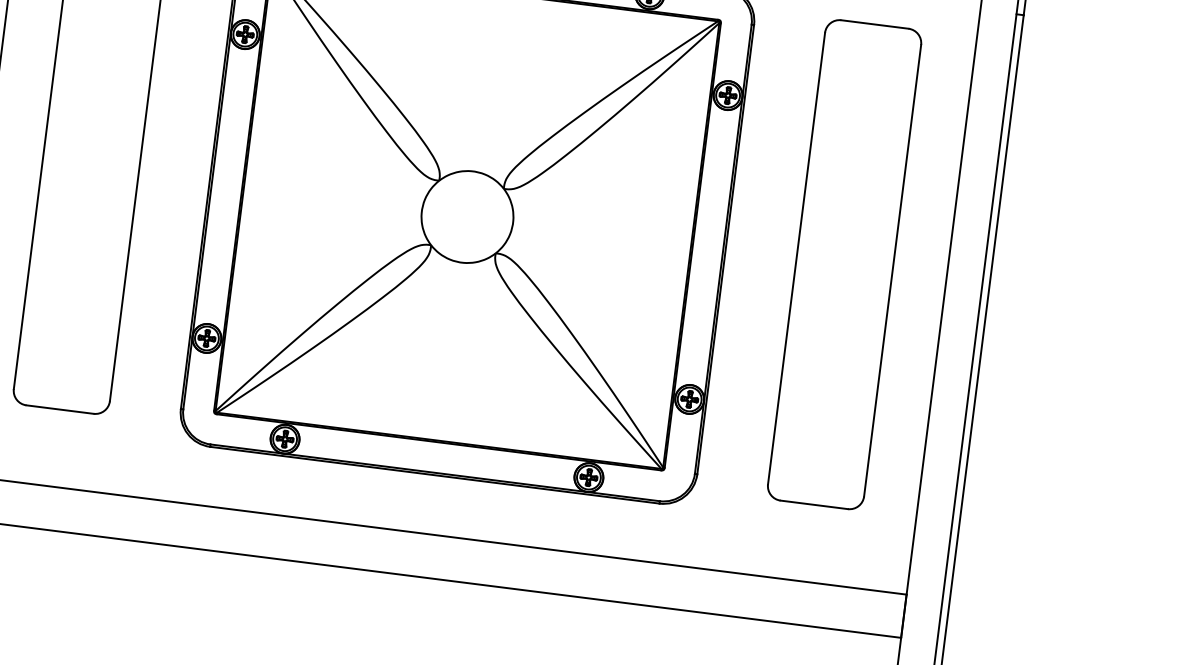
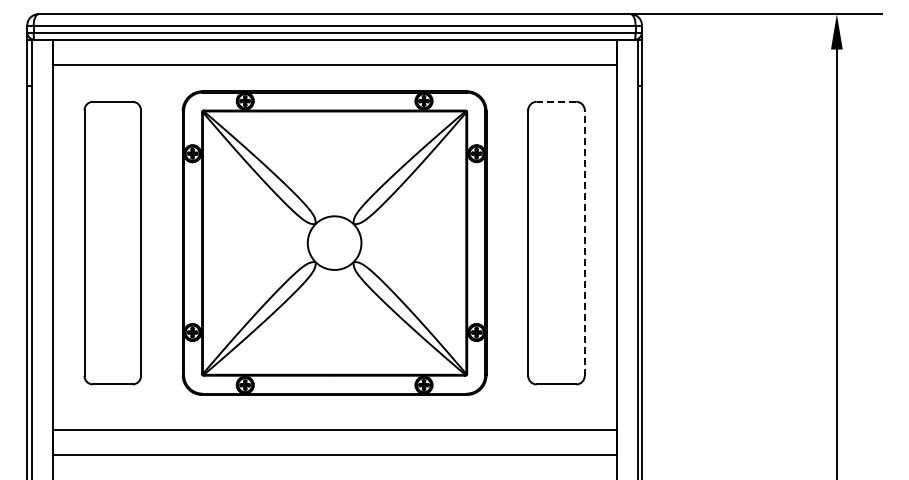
line: (874, 23) -> (556, 101), solid -> dashed
line: (892, 271) -> (584, 243), solid -> dashed

